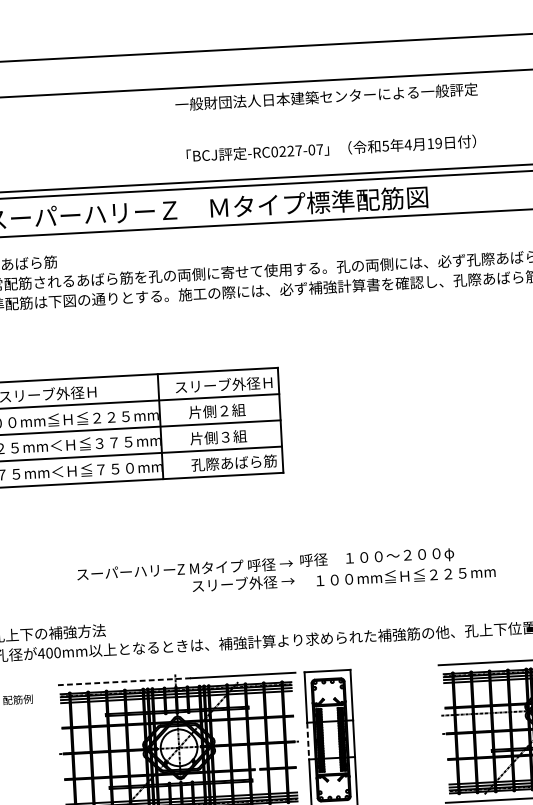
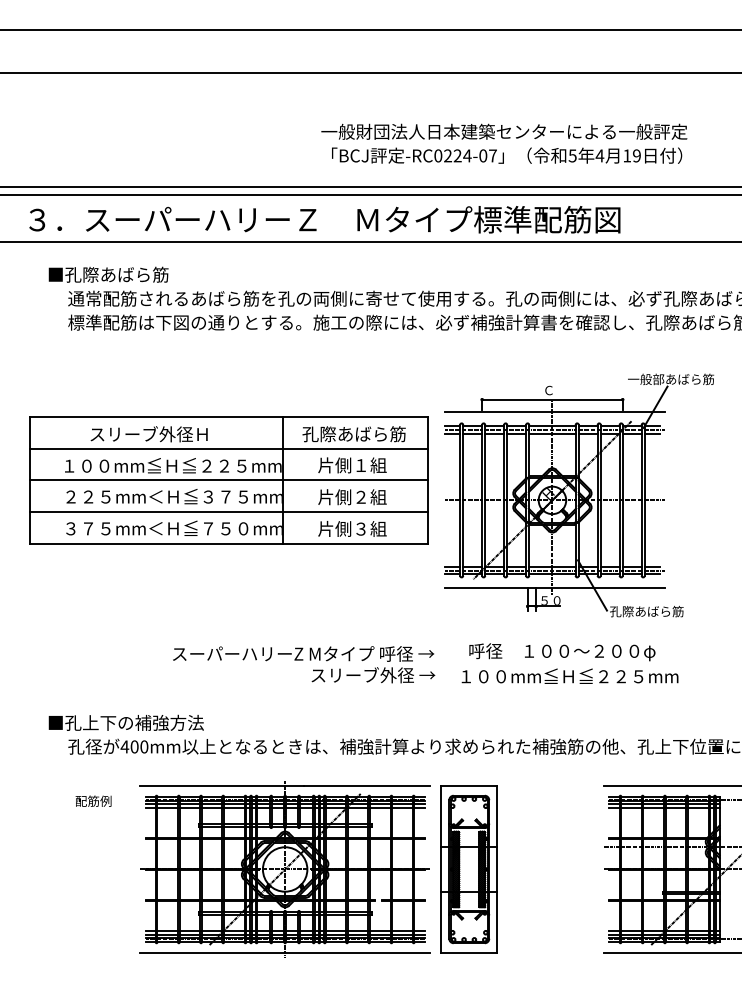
text: (326, 96) -> (504, 131), moved
text: (298, 150) -> (467, 155), -RC0227-07 -> -RC0224-07
text: (223, 385) -> (361, 434), スリーブ外径Ｈ -> 孔際あばら筋
text: (223, 410) -> (360, 464), 片側２組 -> 片側１組
part: (405, 426) -> (579, 495), added
text: (225, 437) -> (360, 497), 片側３組 -> 片側２組
text: (234, 462) -> (369, 528), 孔際あばら筋 -> 片側３組
text: (377, 557) -> (562, 652), moved
line: (122, 682) -> (221, 786), dashed -> solid
line: (308, 741) -> (441, 869), dashed -> solid

